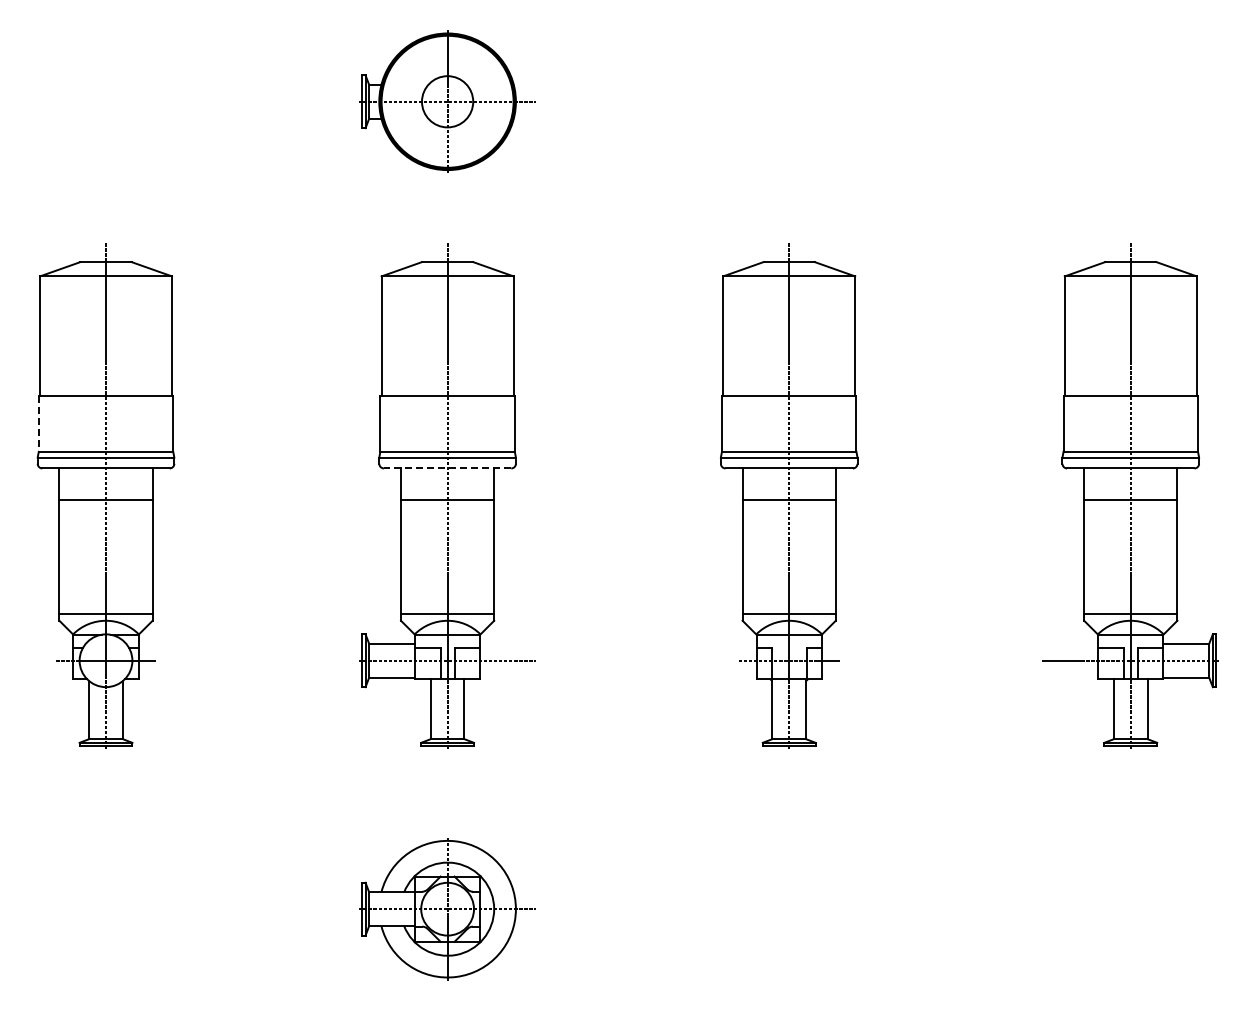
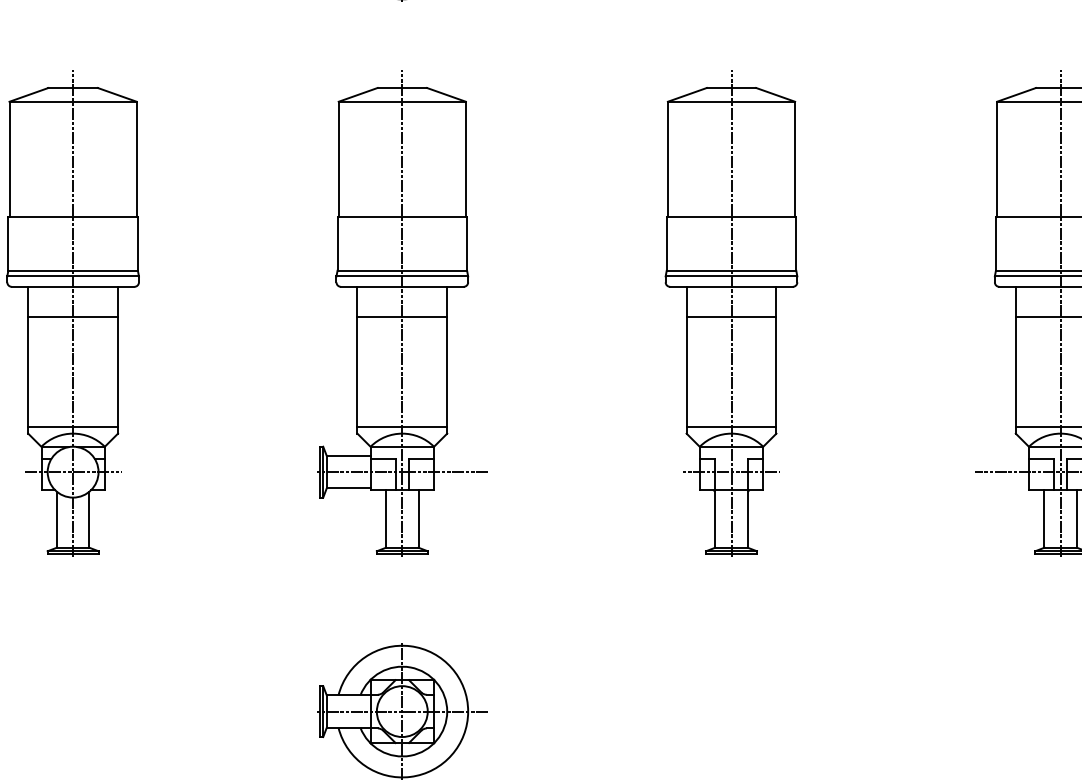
line: (38, 423) -> (8, 243), dashed -> solid
line: (447, 468) -> (402, 286), dashed -> solid

